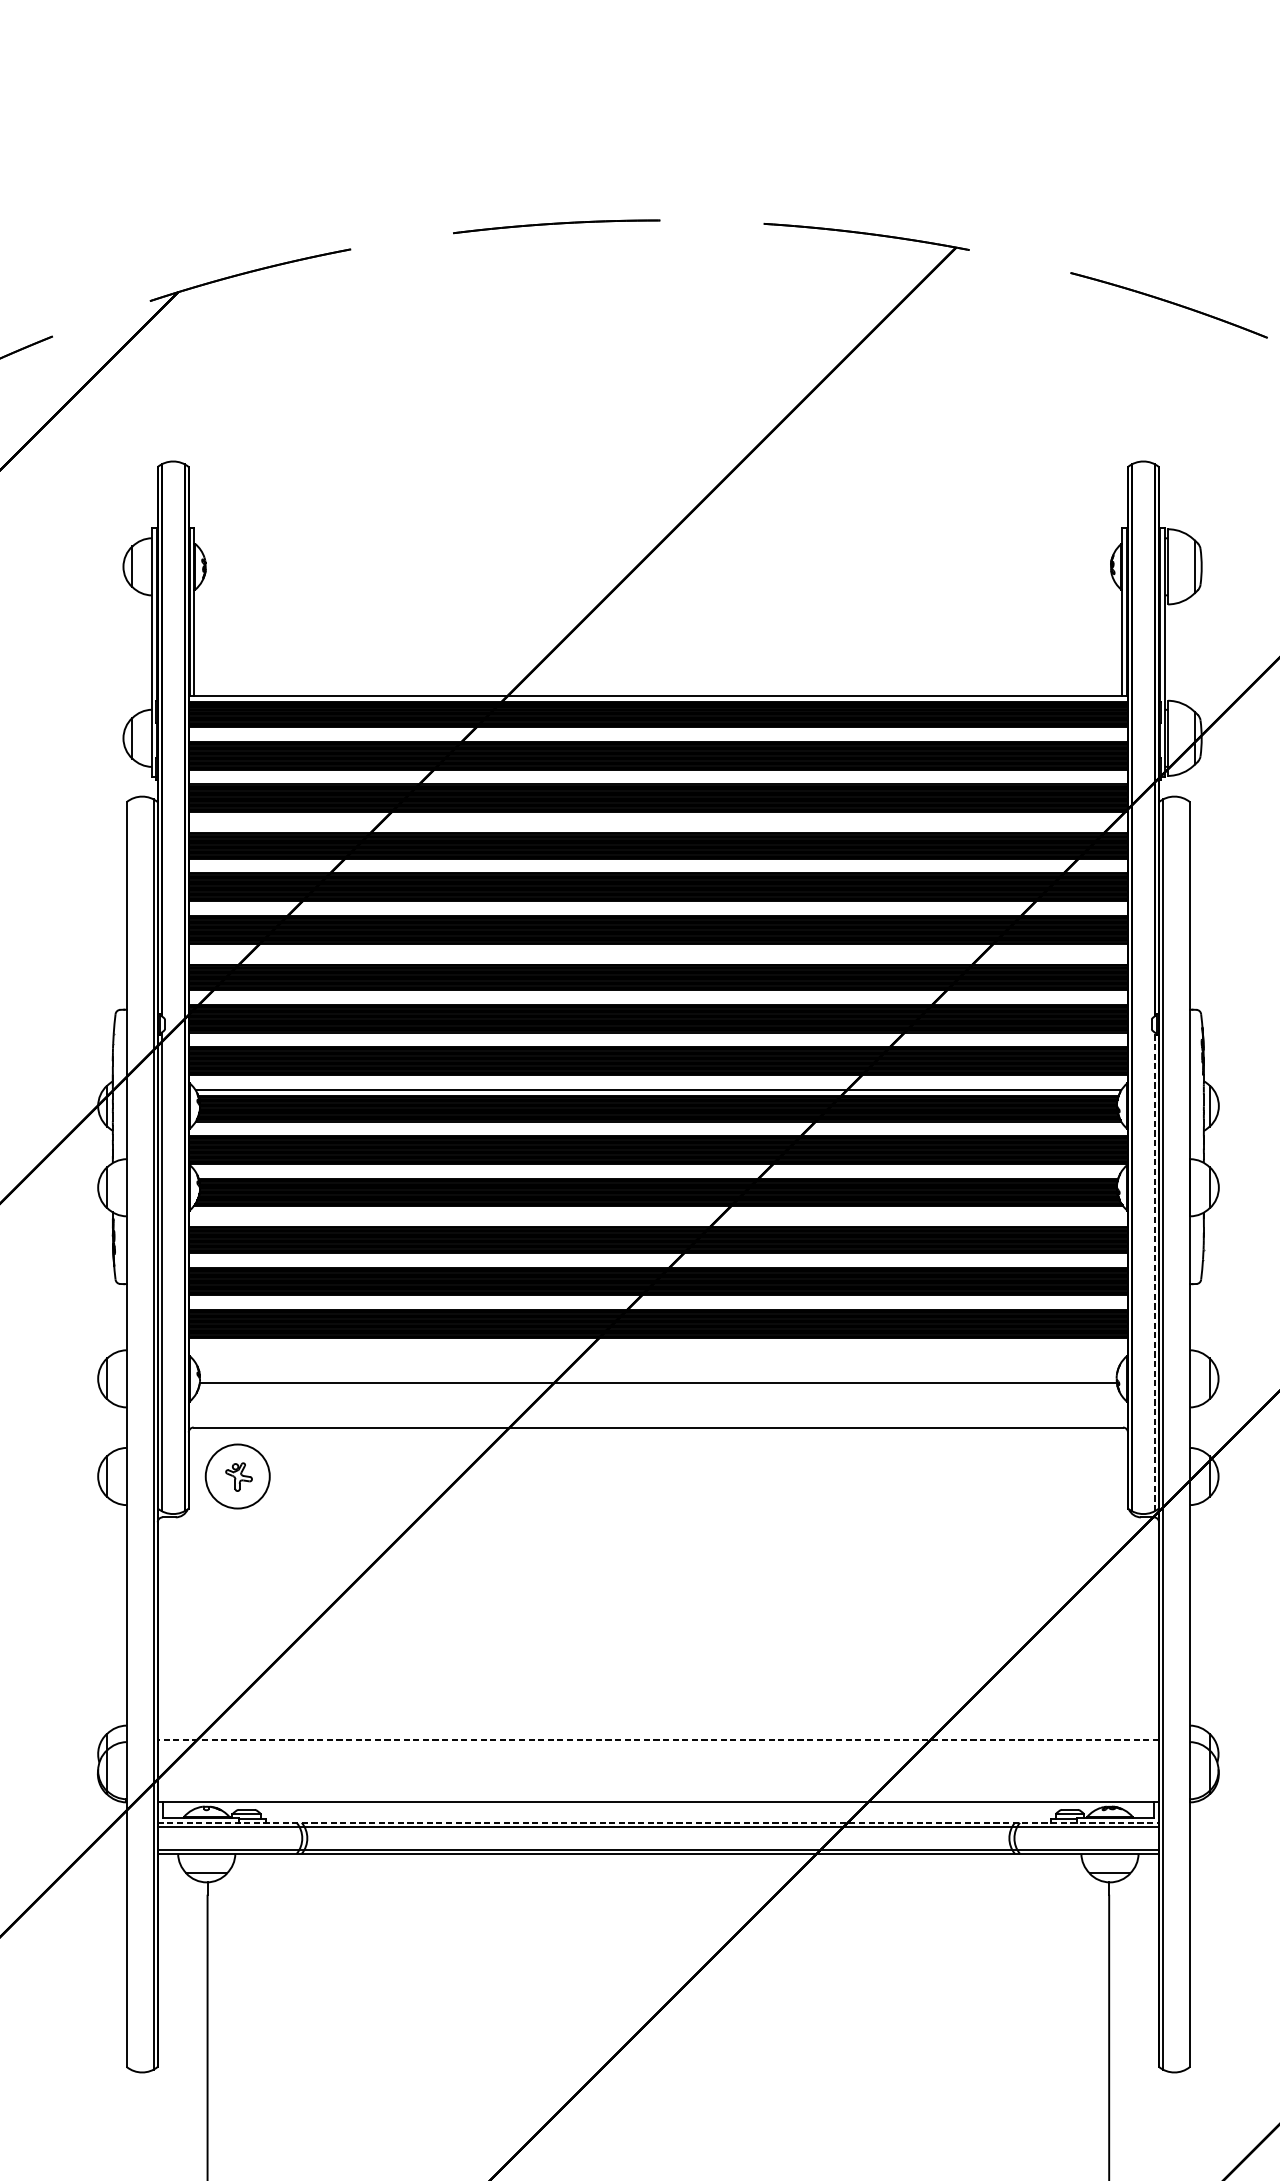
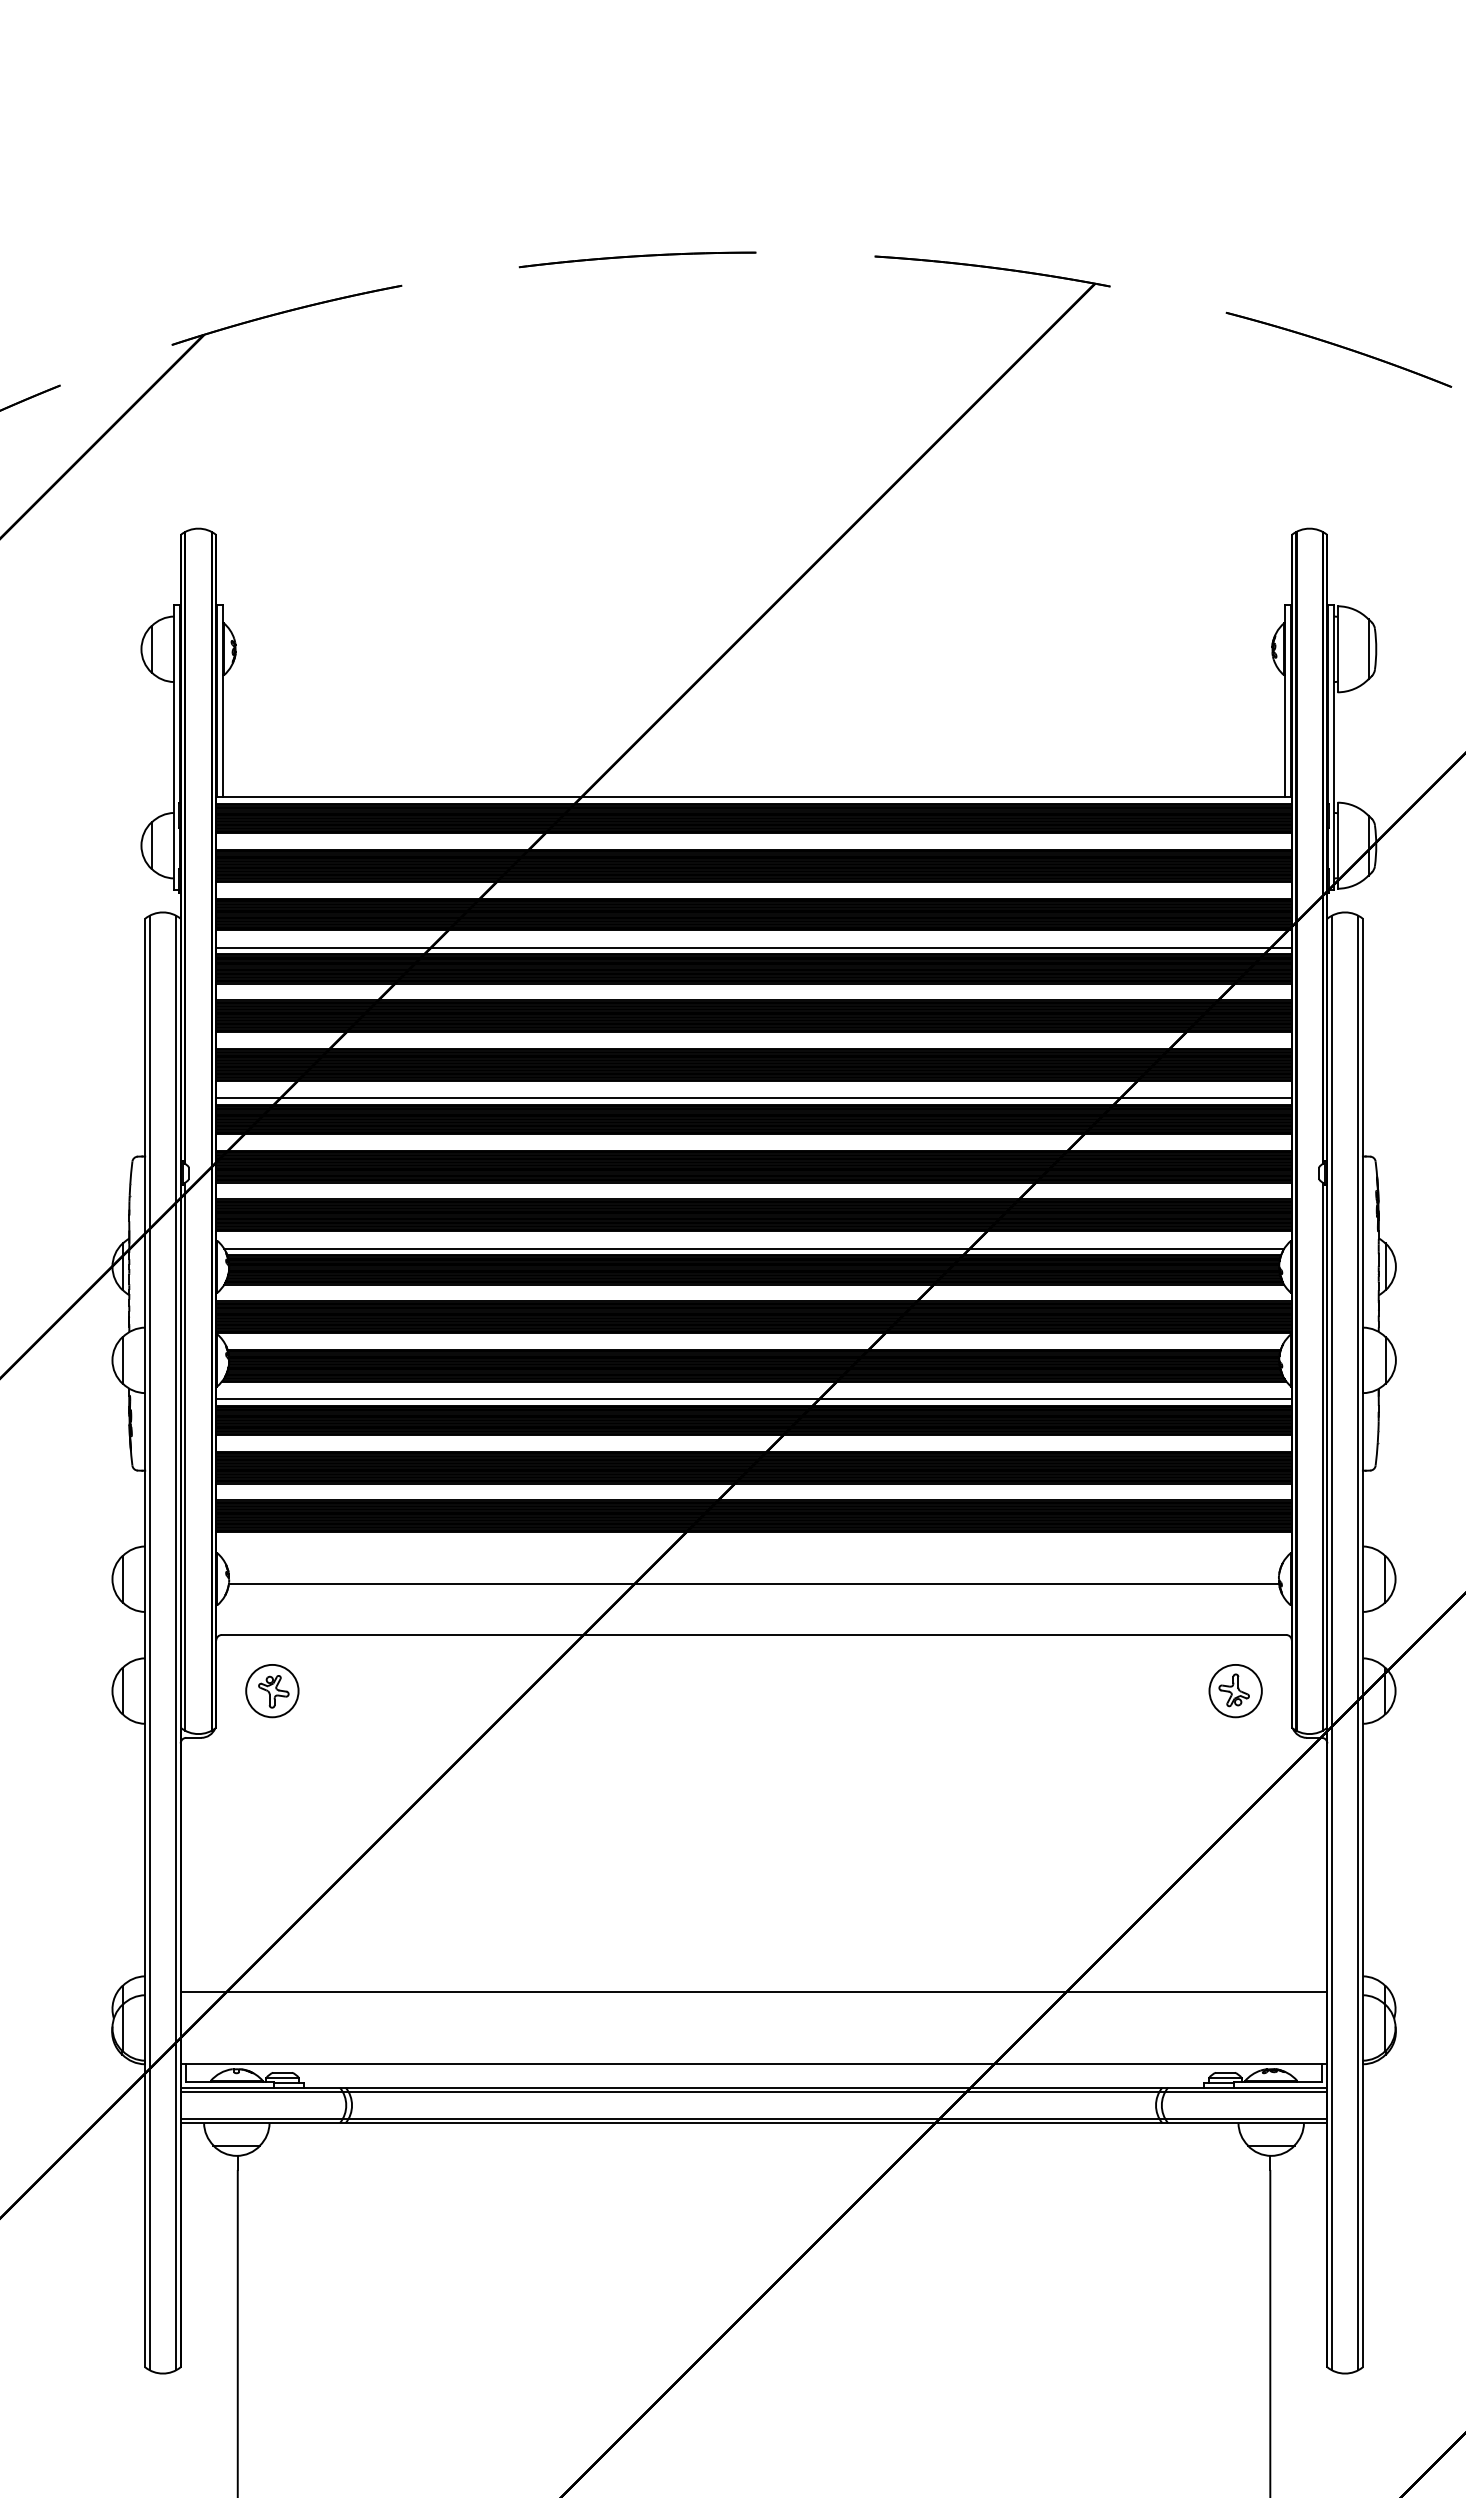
line: (657, 827) -> (753, 947), added
line: (657, 959) -> (753, 1098), added
line: (657, 1221) -> (753, 1399), added
line: (1154, 1271) -> (1322, 1456), dashed -> solid
line: (130, 1434) -> (149, 1642), added
line: (1186, 1434) -> (1358, 1642), added
circle: (237, 1476) -> (272, 1690), size x0.71
part: (1078, 1476) -> (1235, 1691), added
line: (657, 1739) -> (753, 1992), dashed -> solid
line: (658, 1822) -> (754, 2087), dashed -> solid

